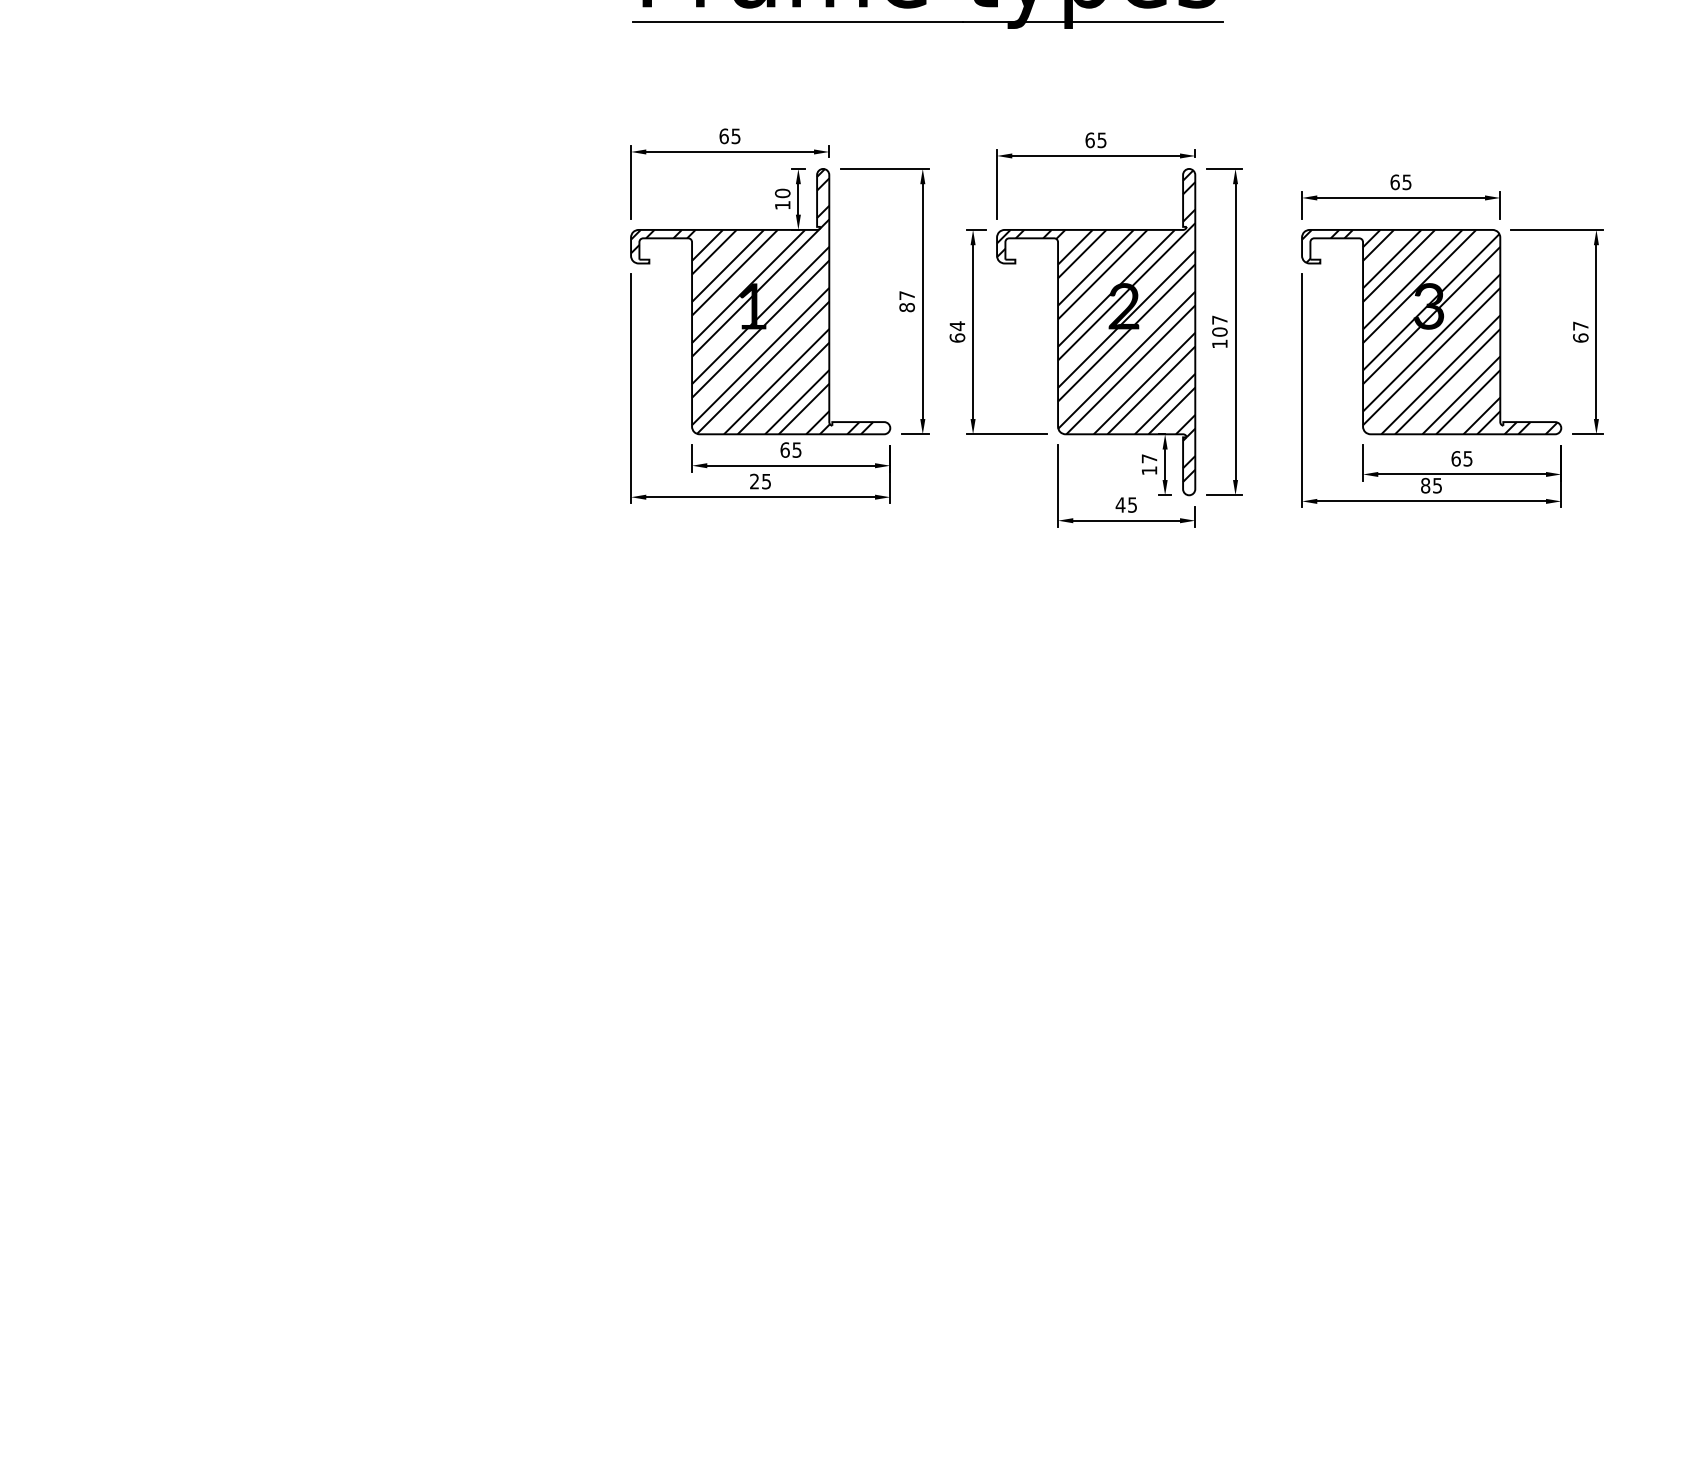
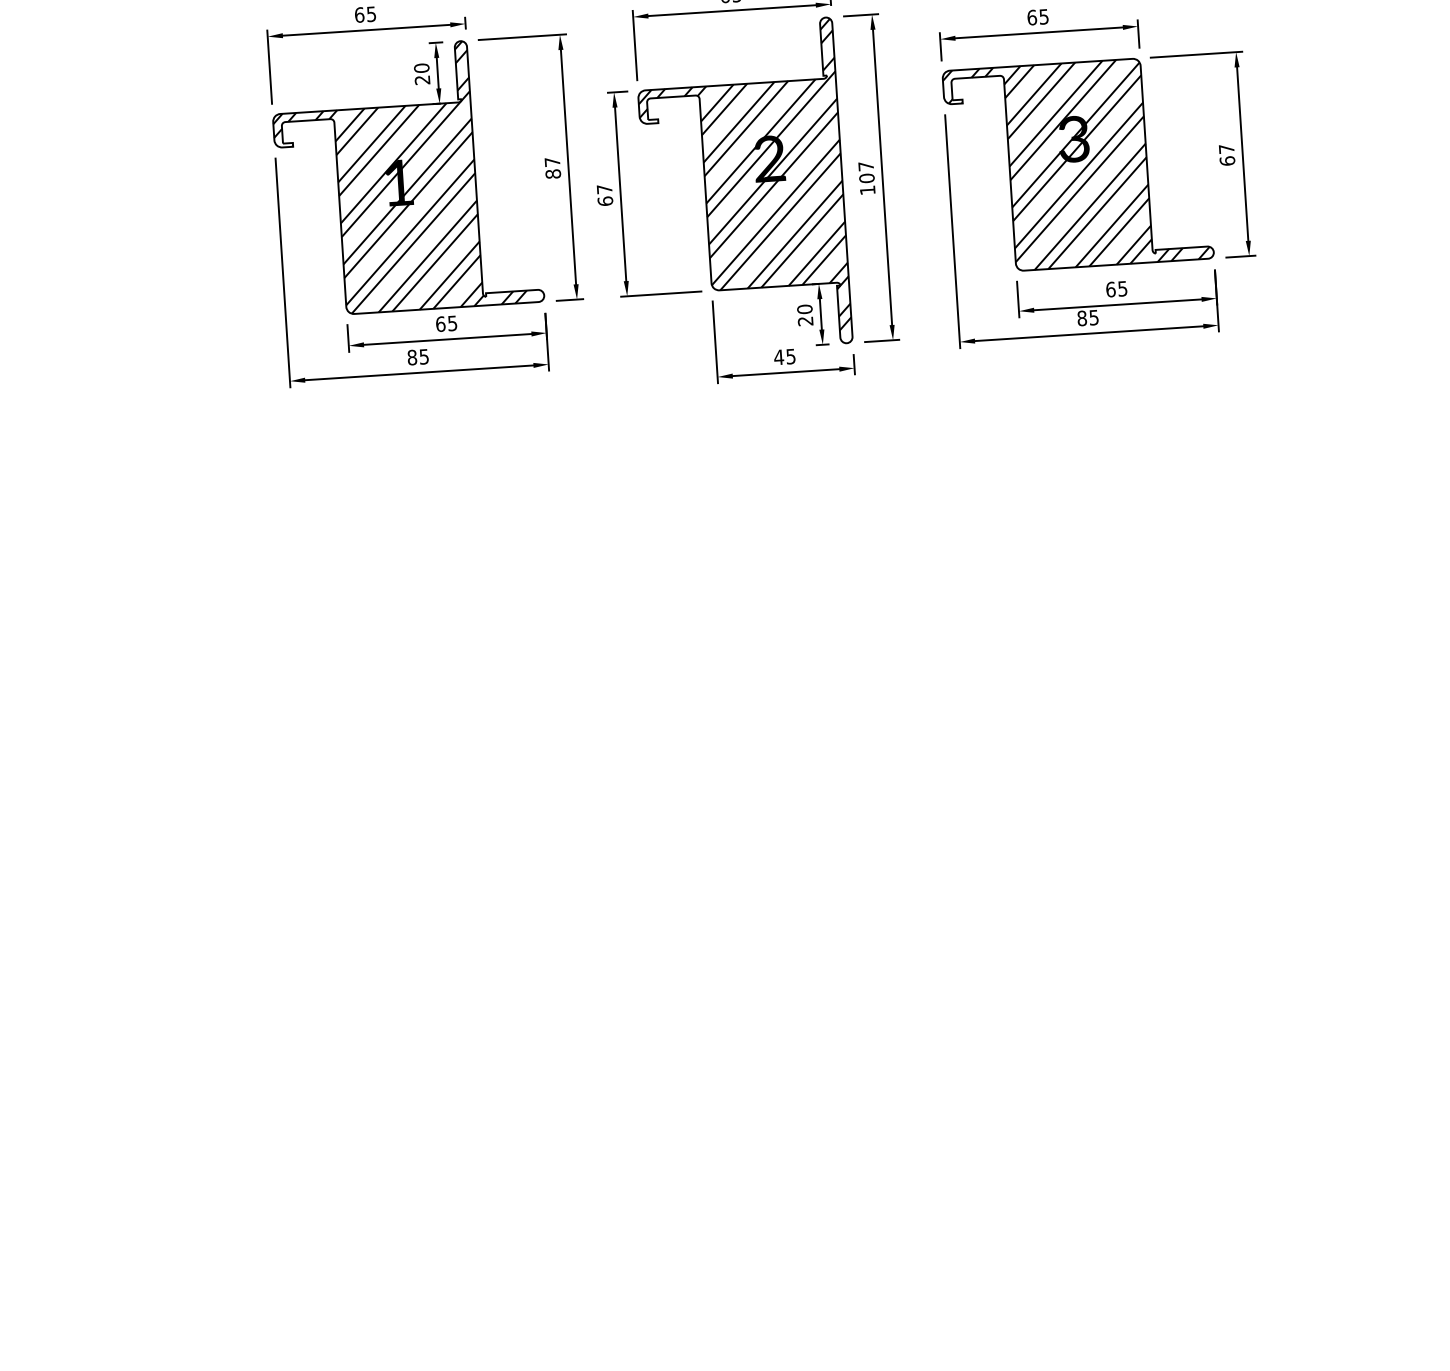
text: (782, 205) -> (422, 80), 10 -> 20
text: (956, 326) -> (603, 189), 64 -> 67
text: (1149, 464) -> (805, 315), 17 -> 20
text: (754, 481) -> (412, 357), 25 -> 85

